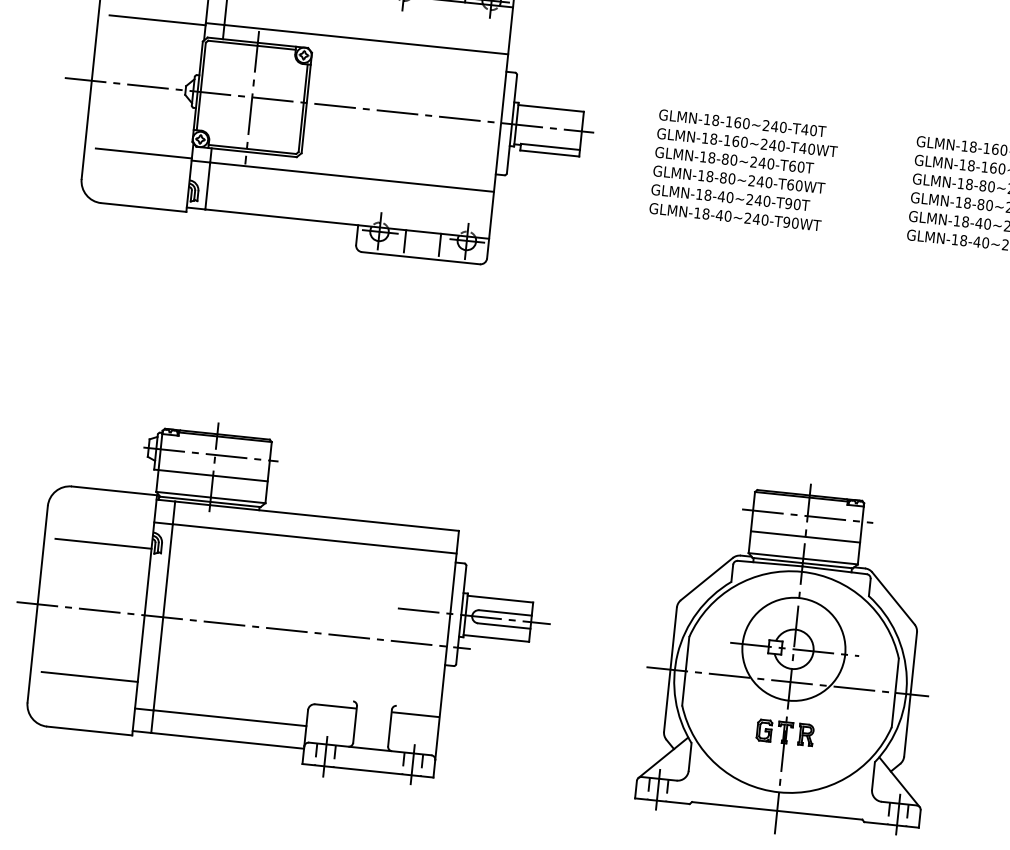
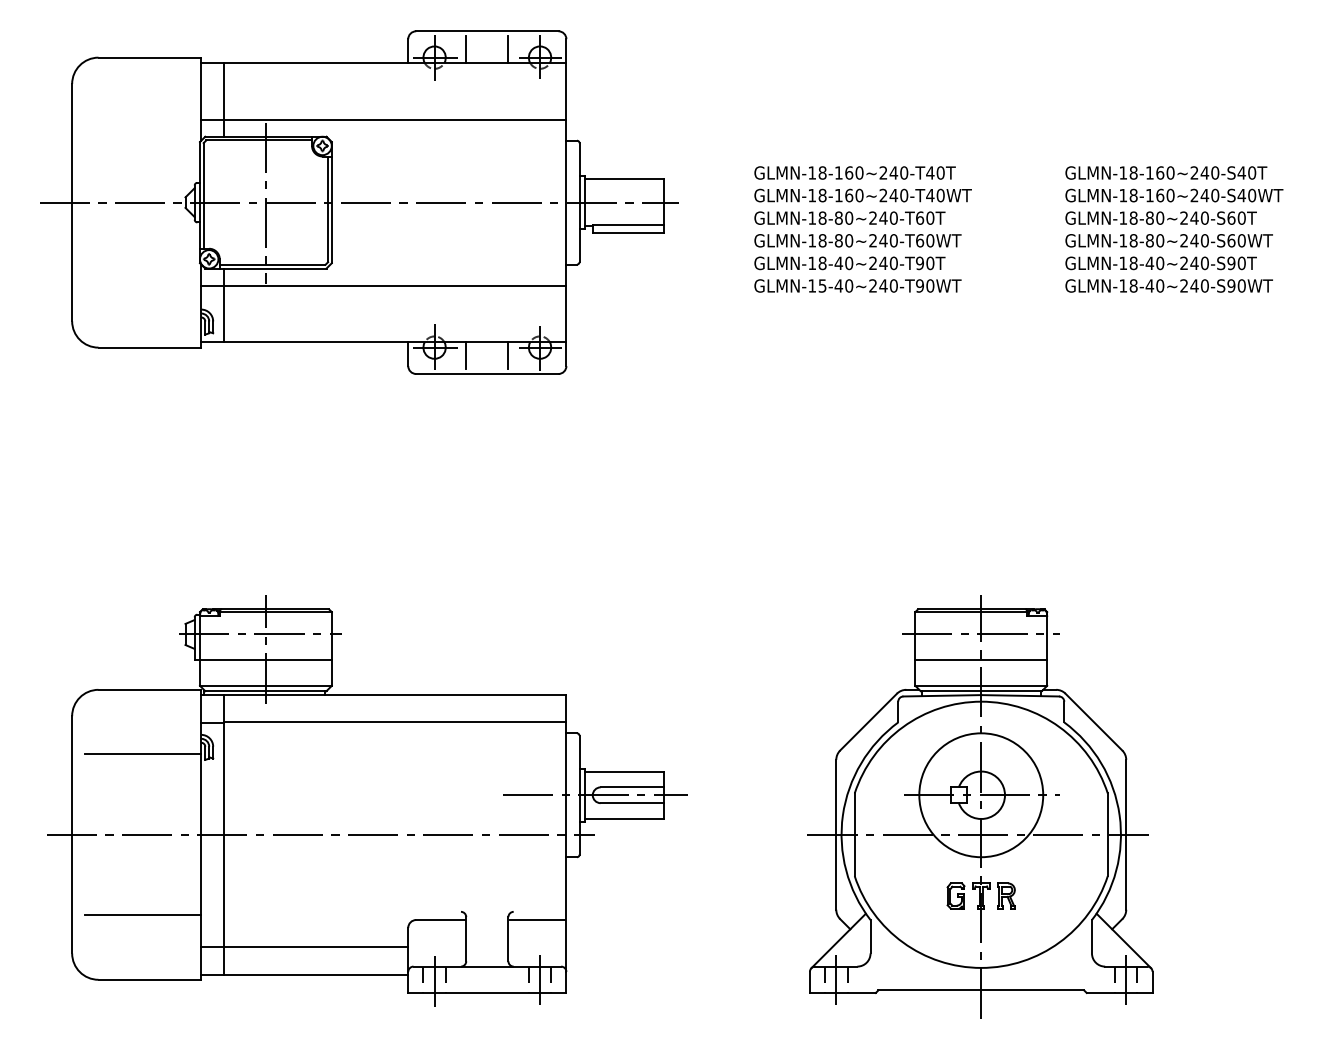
line: (157, 20) -> (143, 122), removed
line: (143, 153) -> (143, 283), removed
text: (706, 213) -> (822, 285), GLMN-18-40~240-T90WT -> GLMN-15-40~240-T90WT

